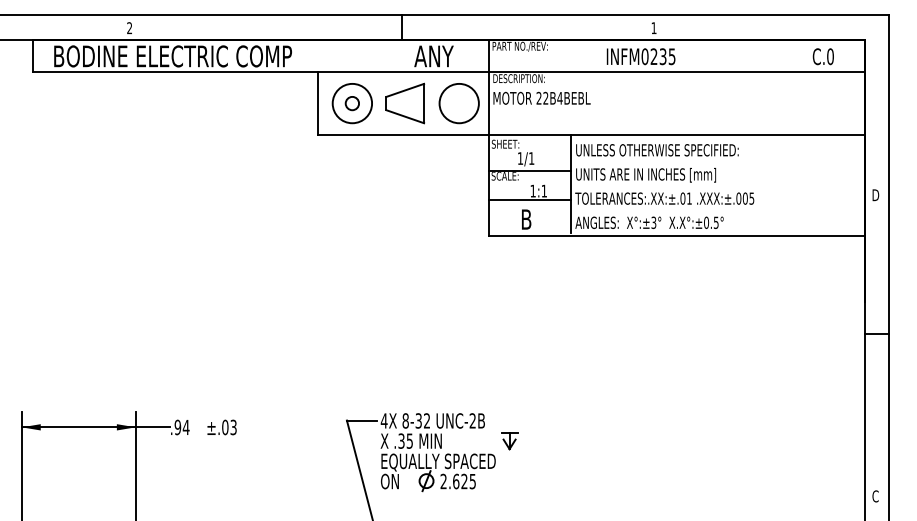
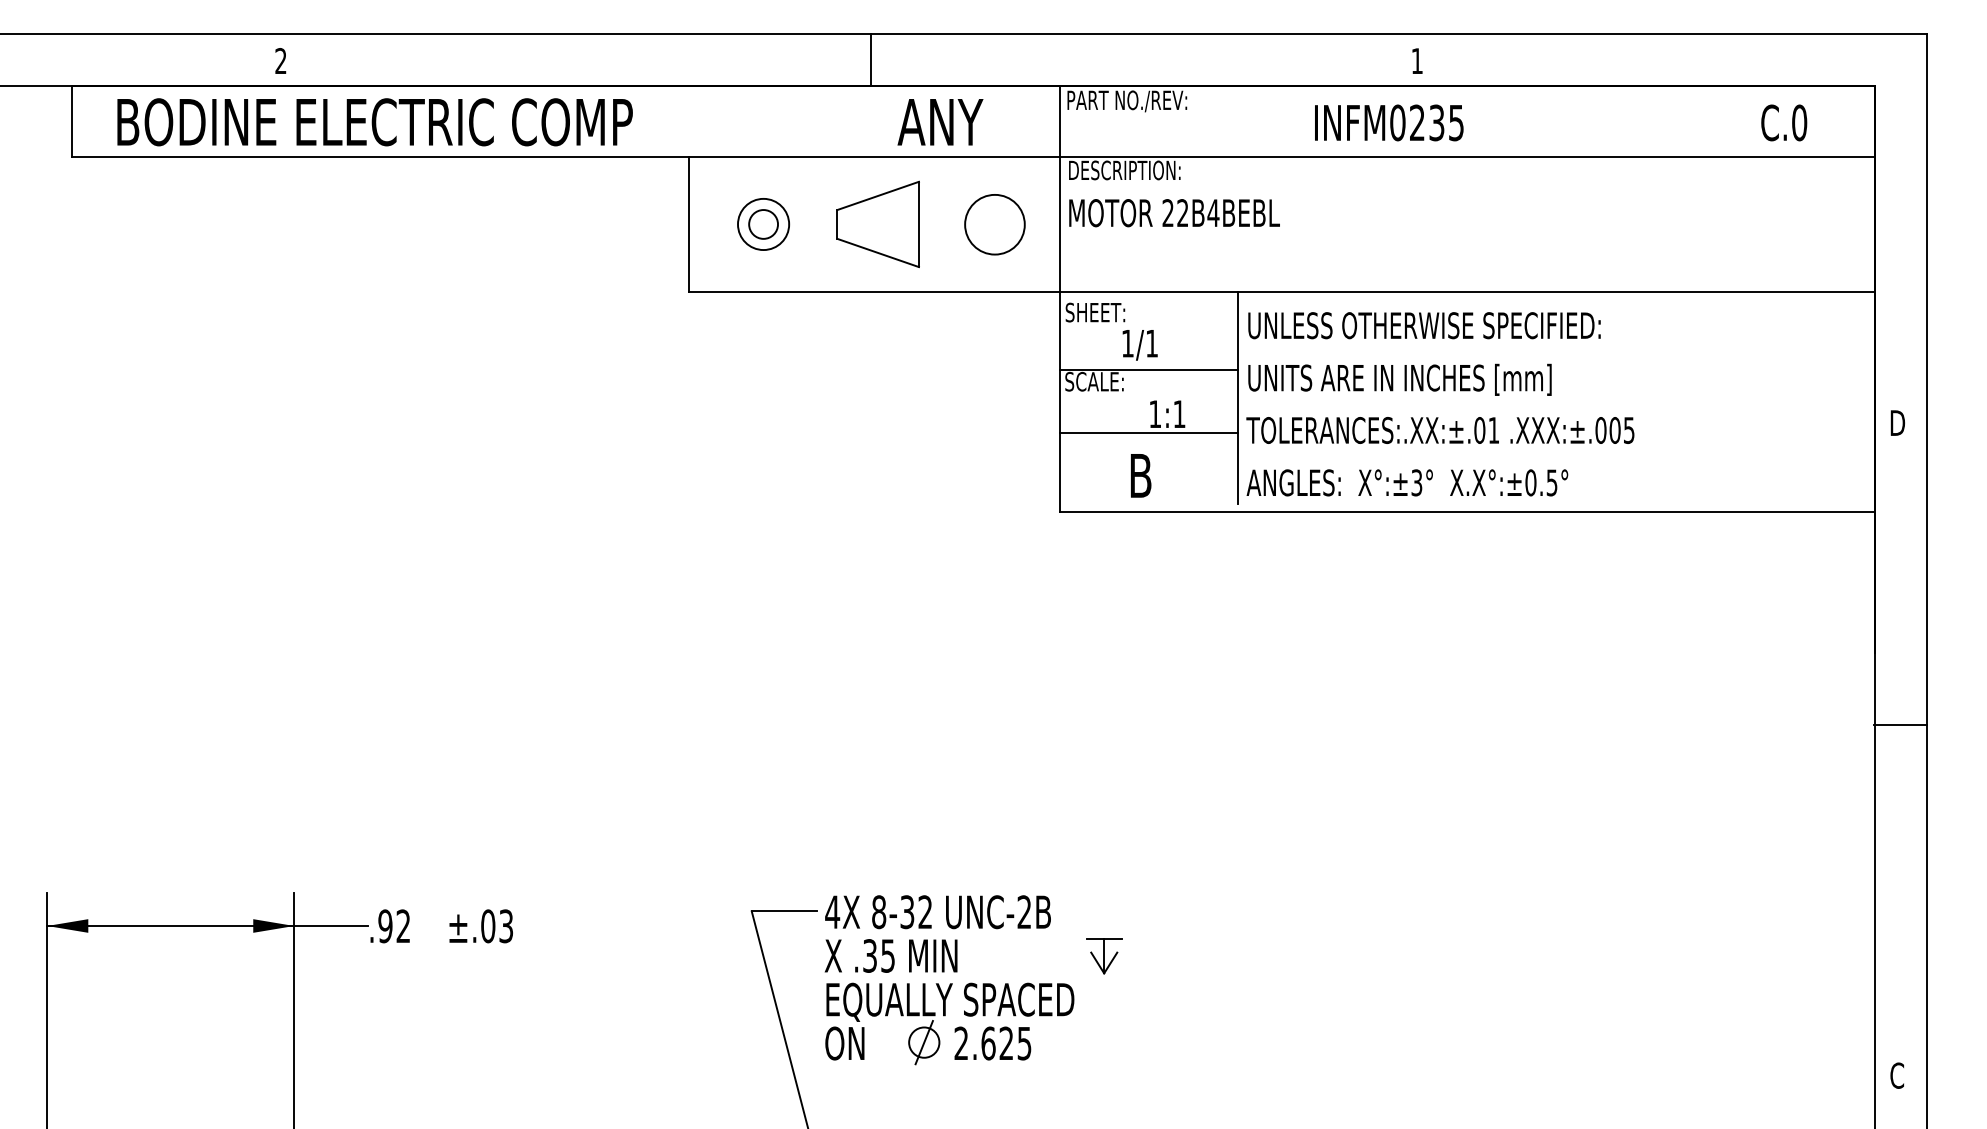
circle: (352, 103) -> (763, 224), size x0.6
circle: (458, 103) -> (993, 224), size x0.7
text: (185, 426) -> (401, 924), .94 -> .92

